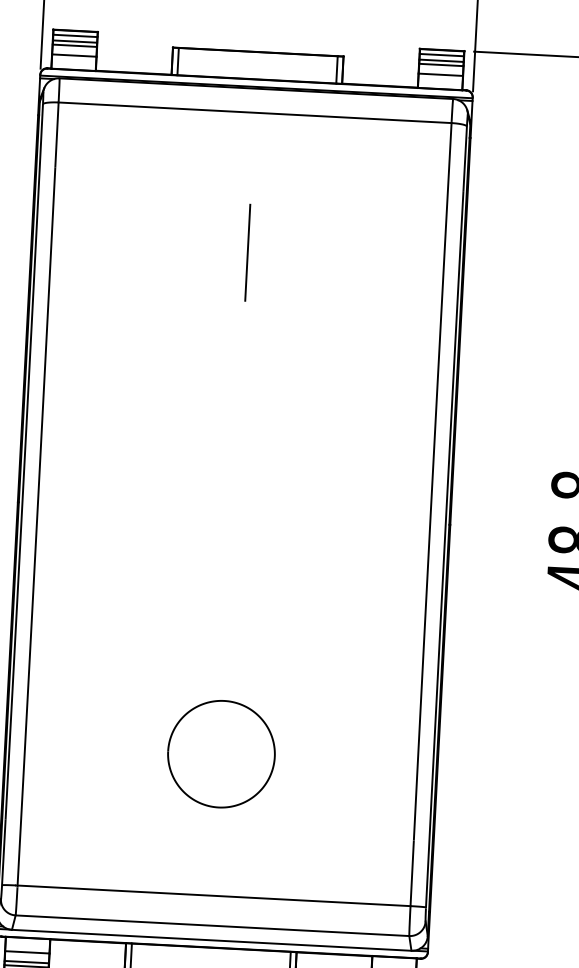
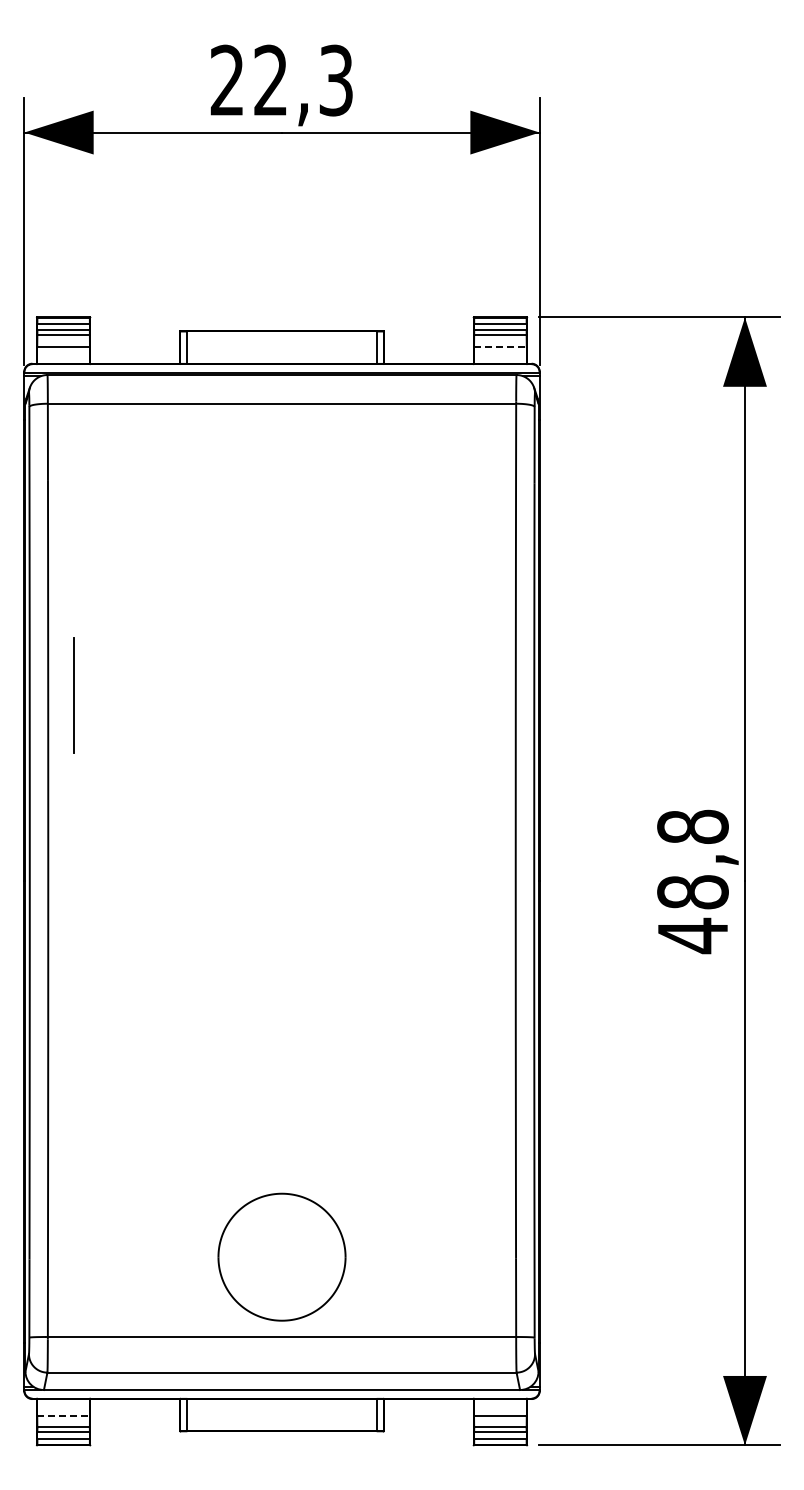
line: (440, 75) -> (500, 347), solid -> dashed
line: (247, 252) -> (73, 695), moved
part: (221, 753) -> (281, 1256), moved
line: (28, 952) -> (64, 1415), solid -> dashed

